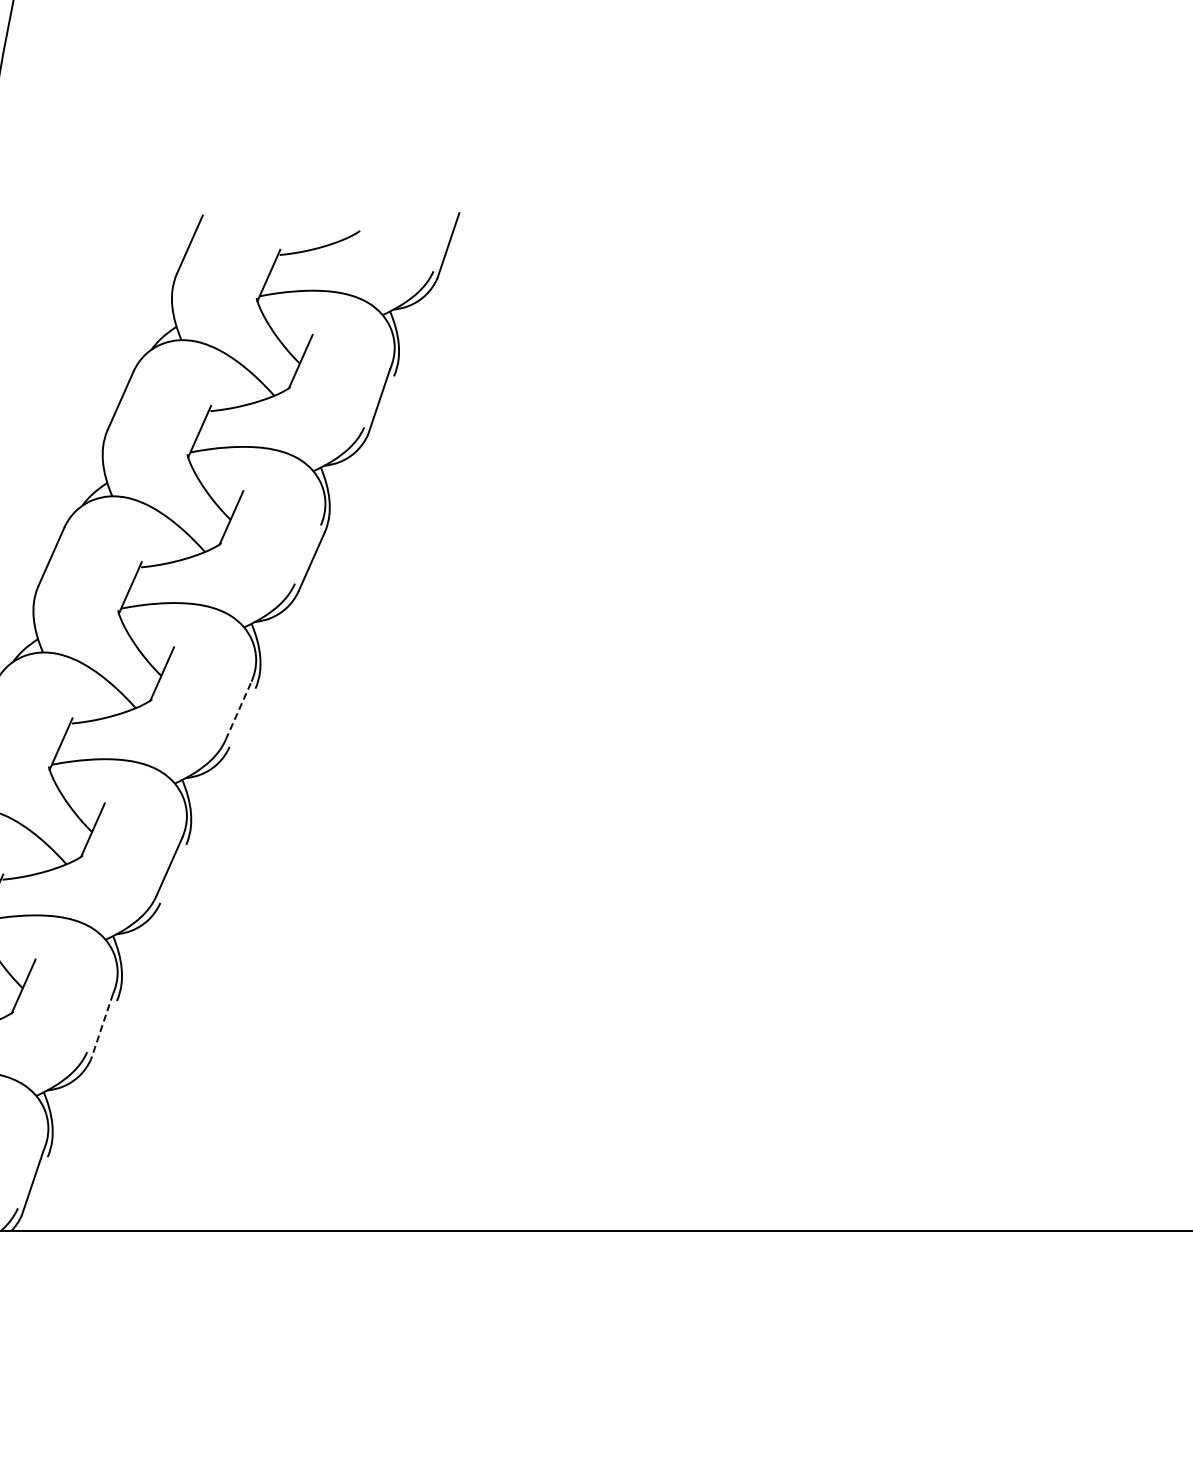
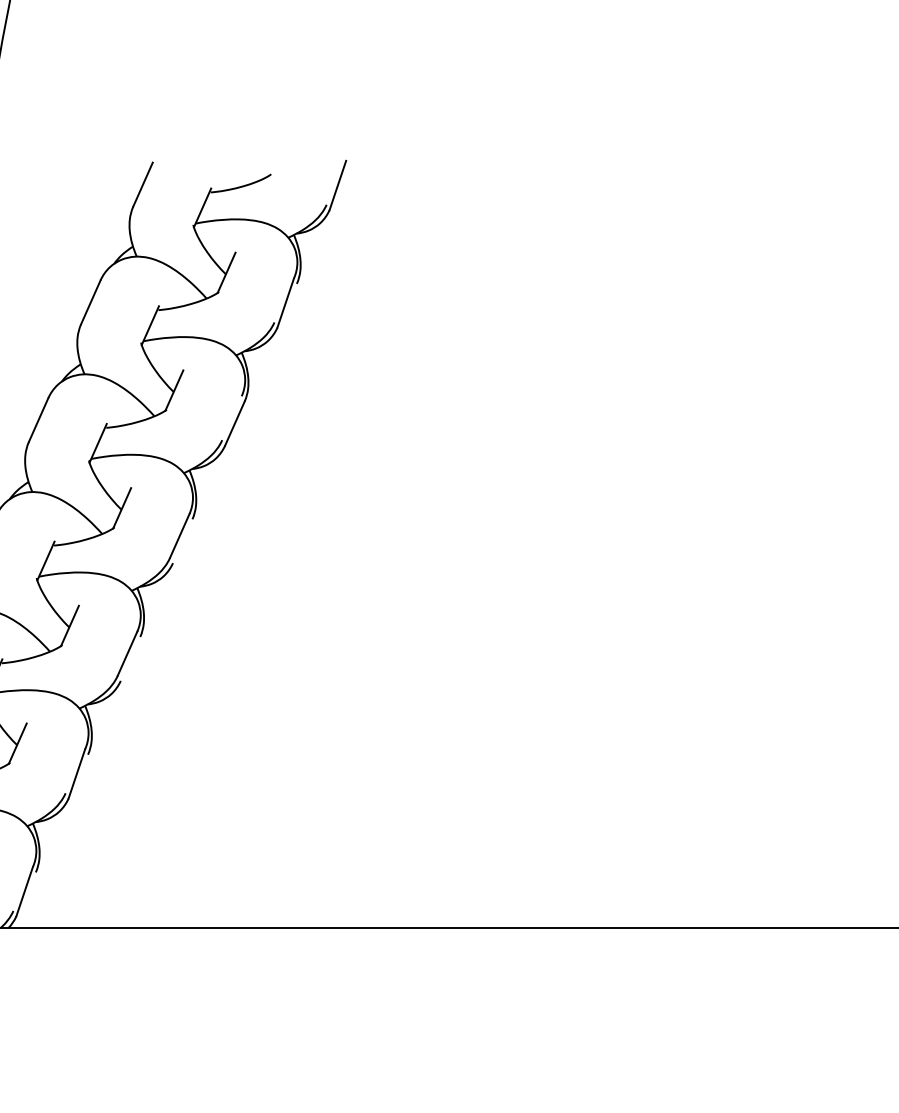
line: (238, 710) -> (179, 535), dashed -> solid
line: (101, 1027) -> (76, 774), dashed -> solid

